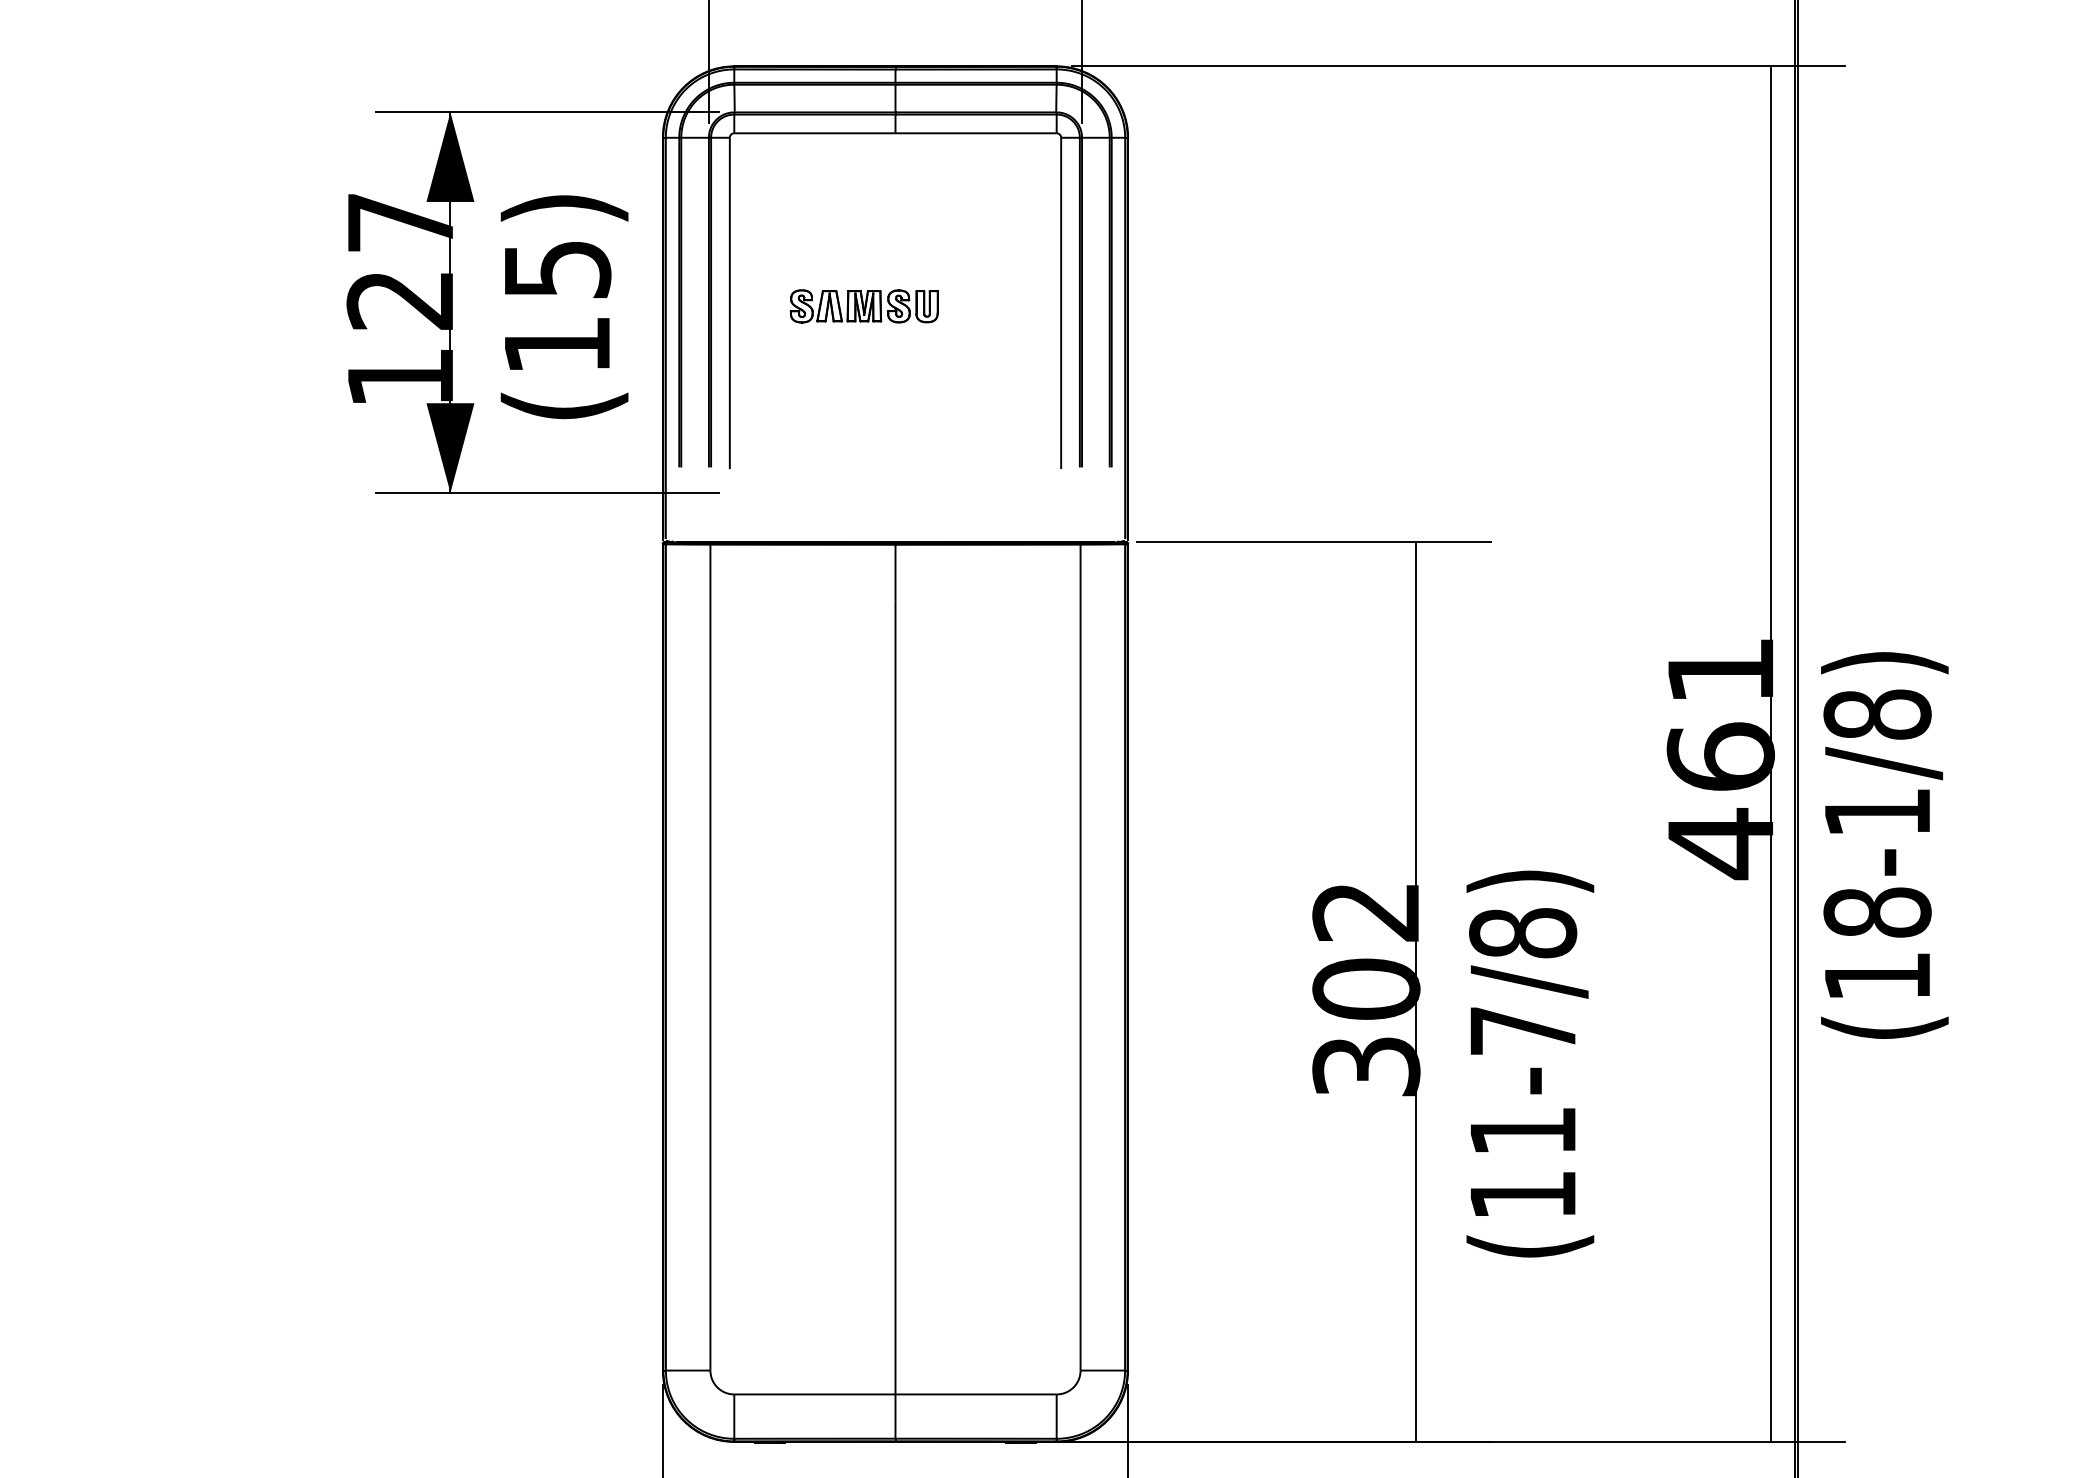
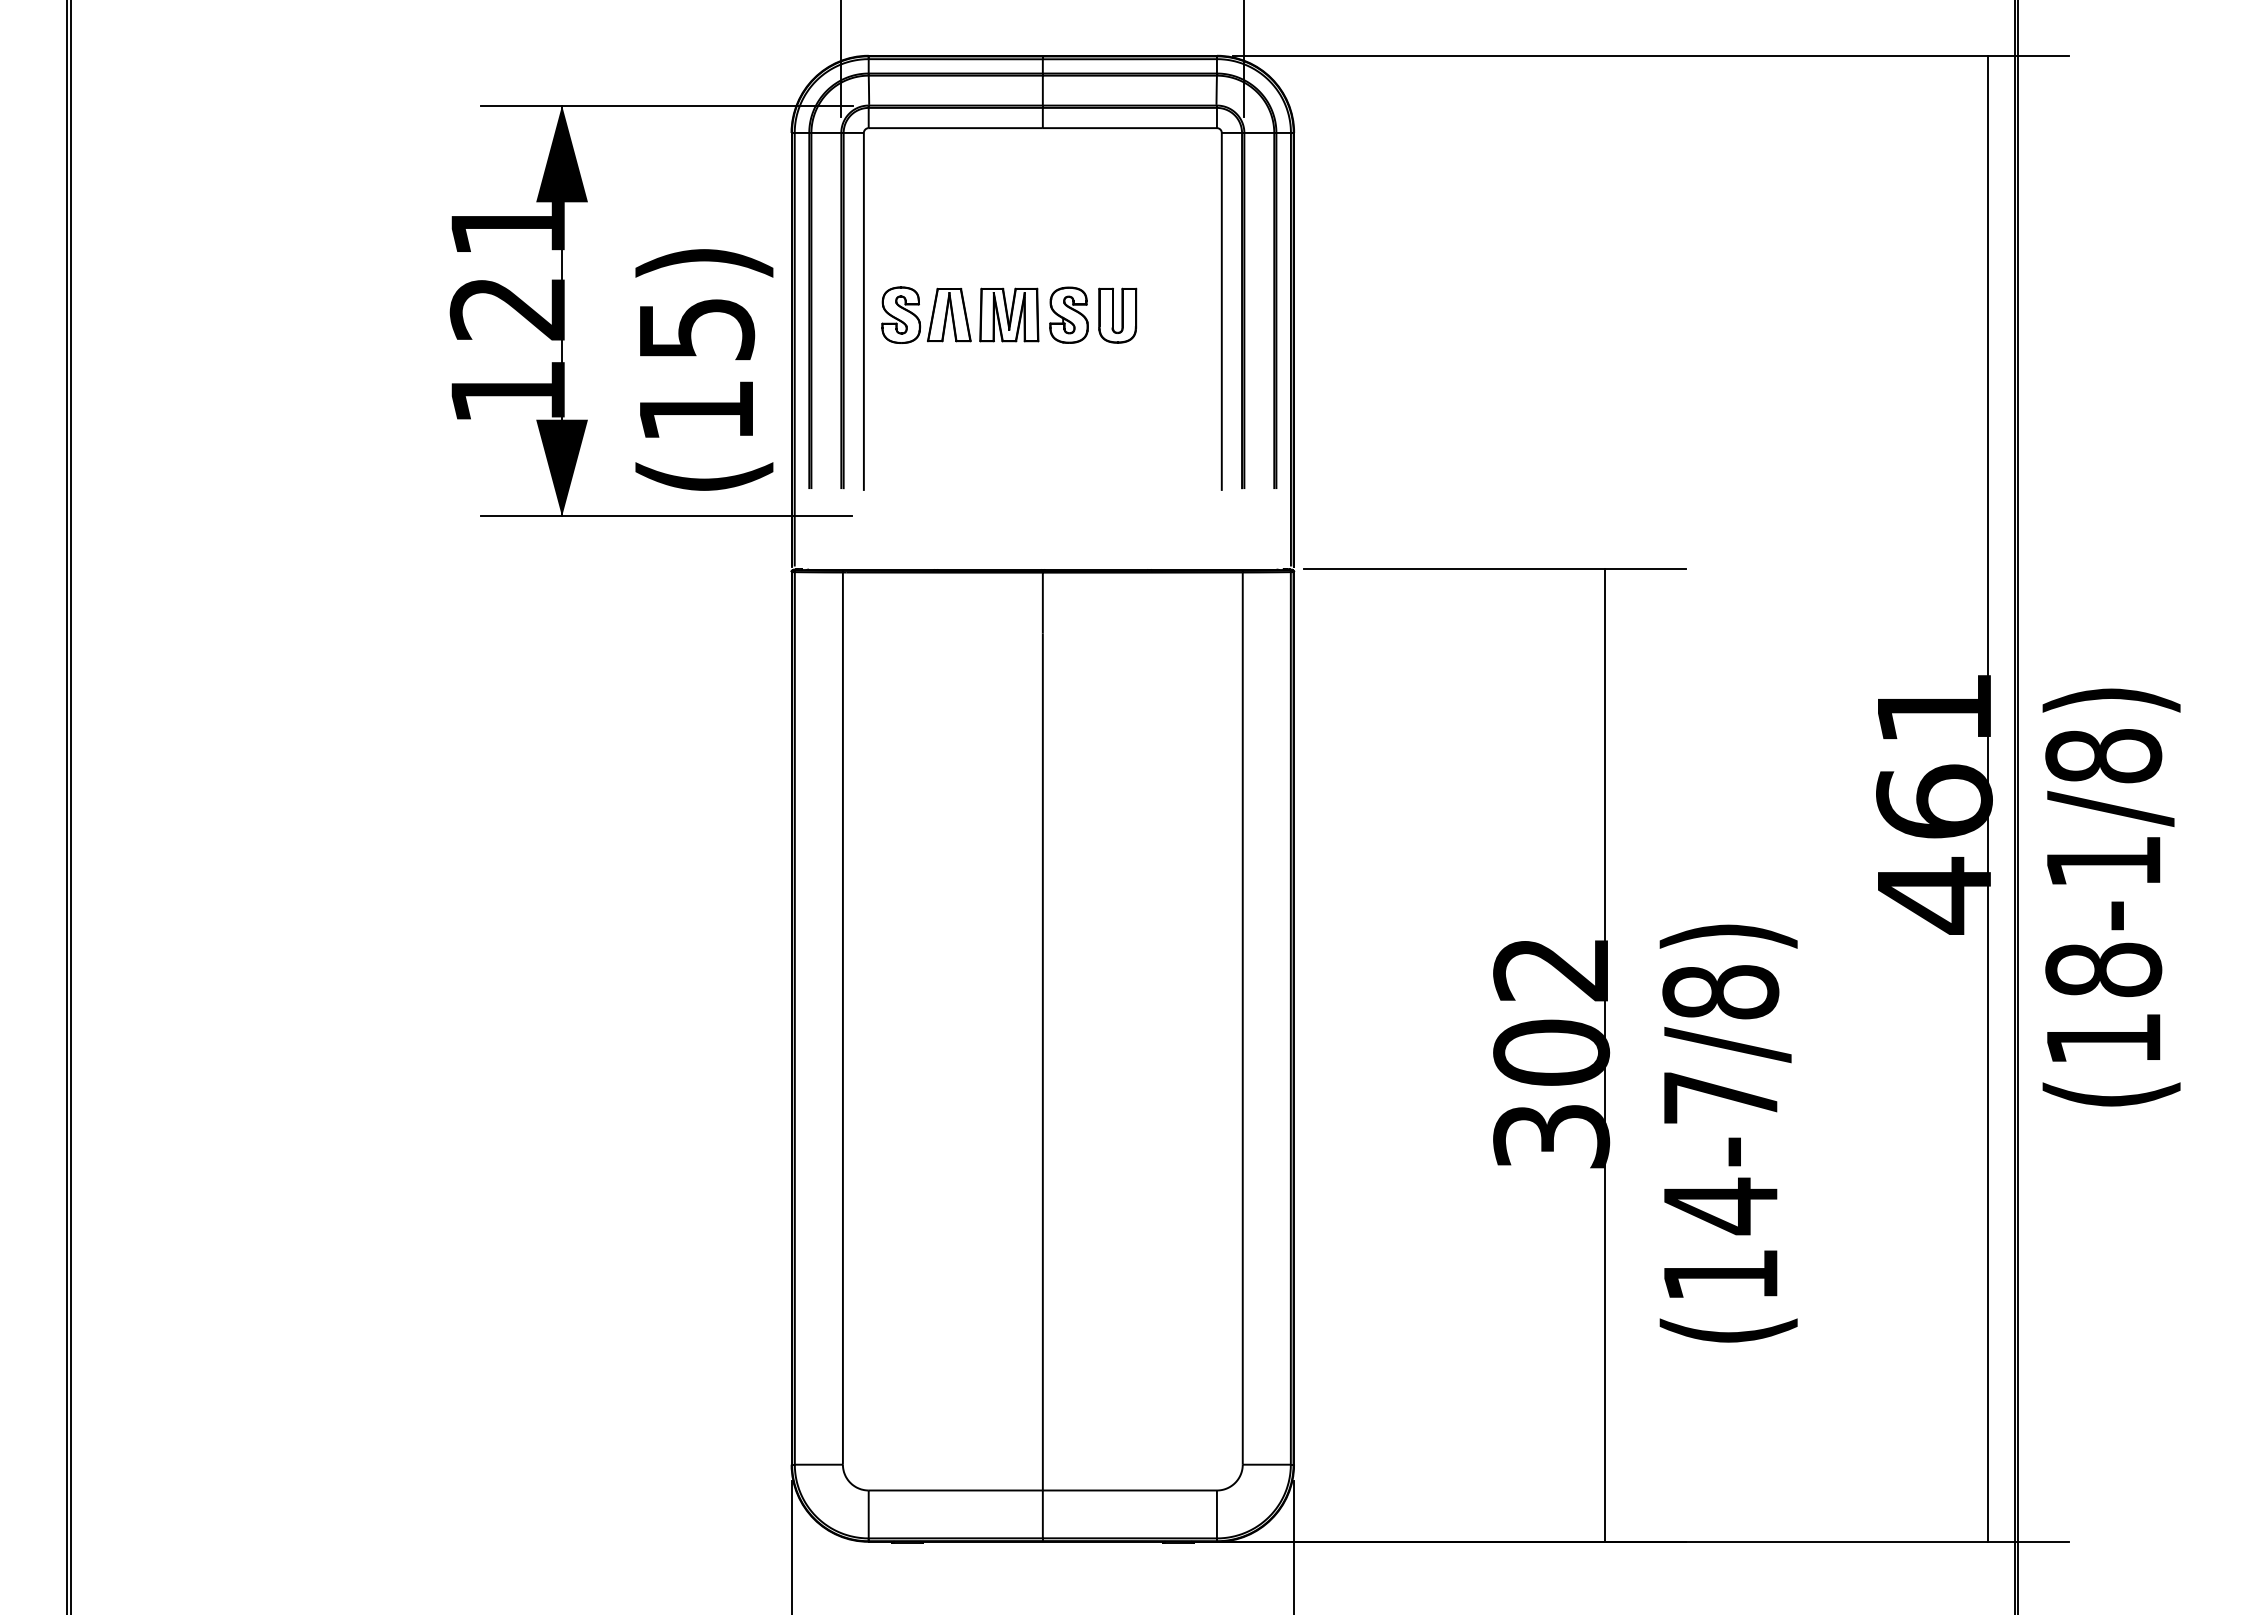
text: (399, 222) -> (507, 224), 127 -> 121
part: (863, 305) -> (1008, 314), size x1.6
text: (564, 306) -> (704, 369), moved
text: (1522, 1131) -> (1720, 1206), (11-7/8) -> (14-7/8)

